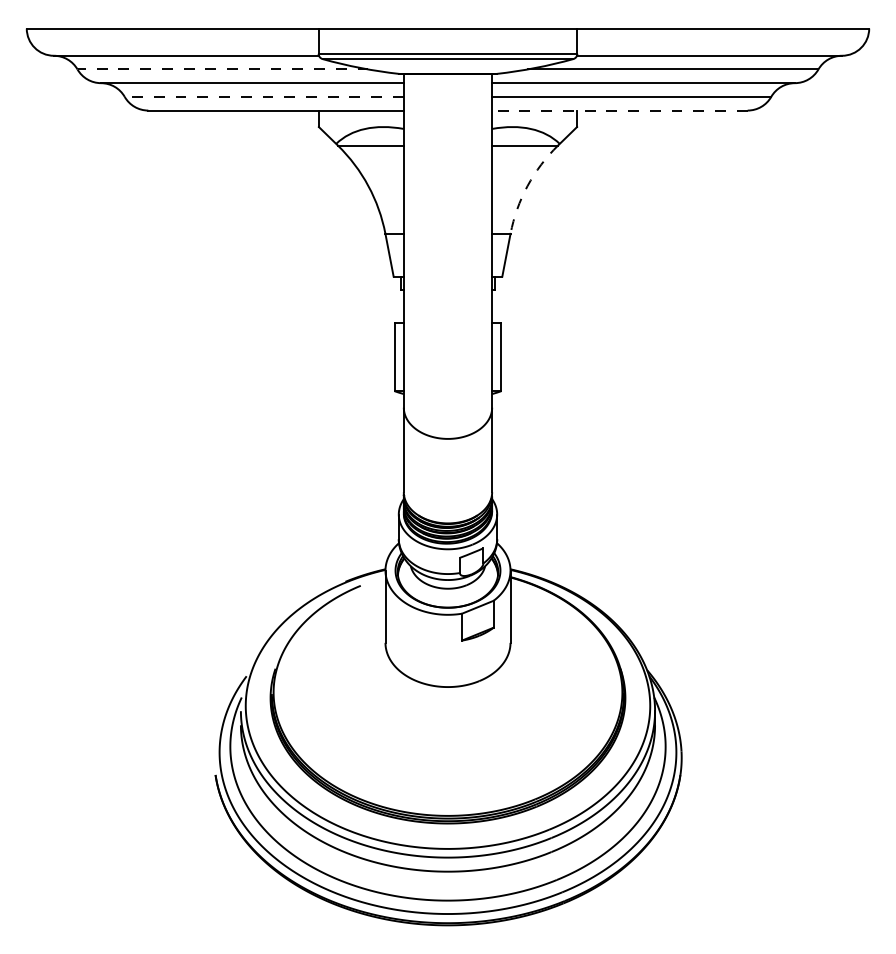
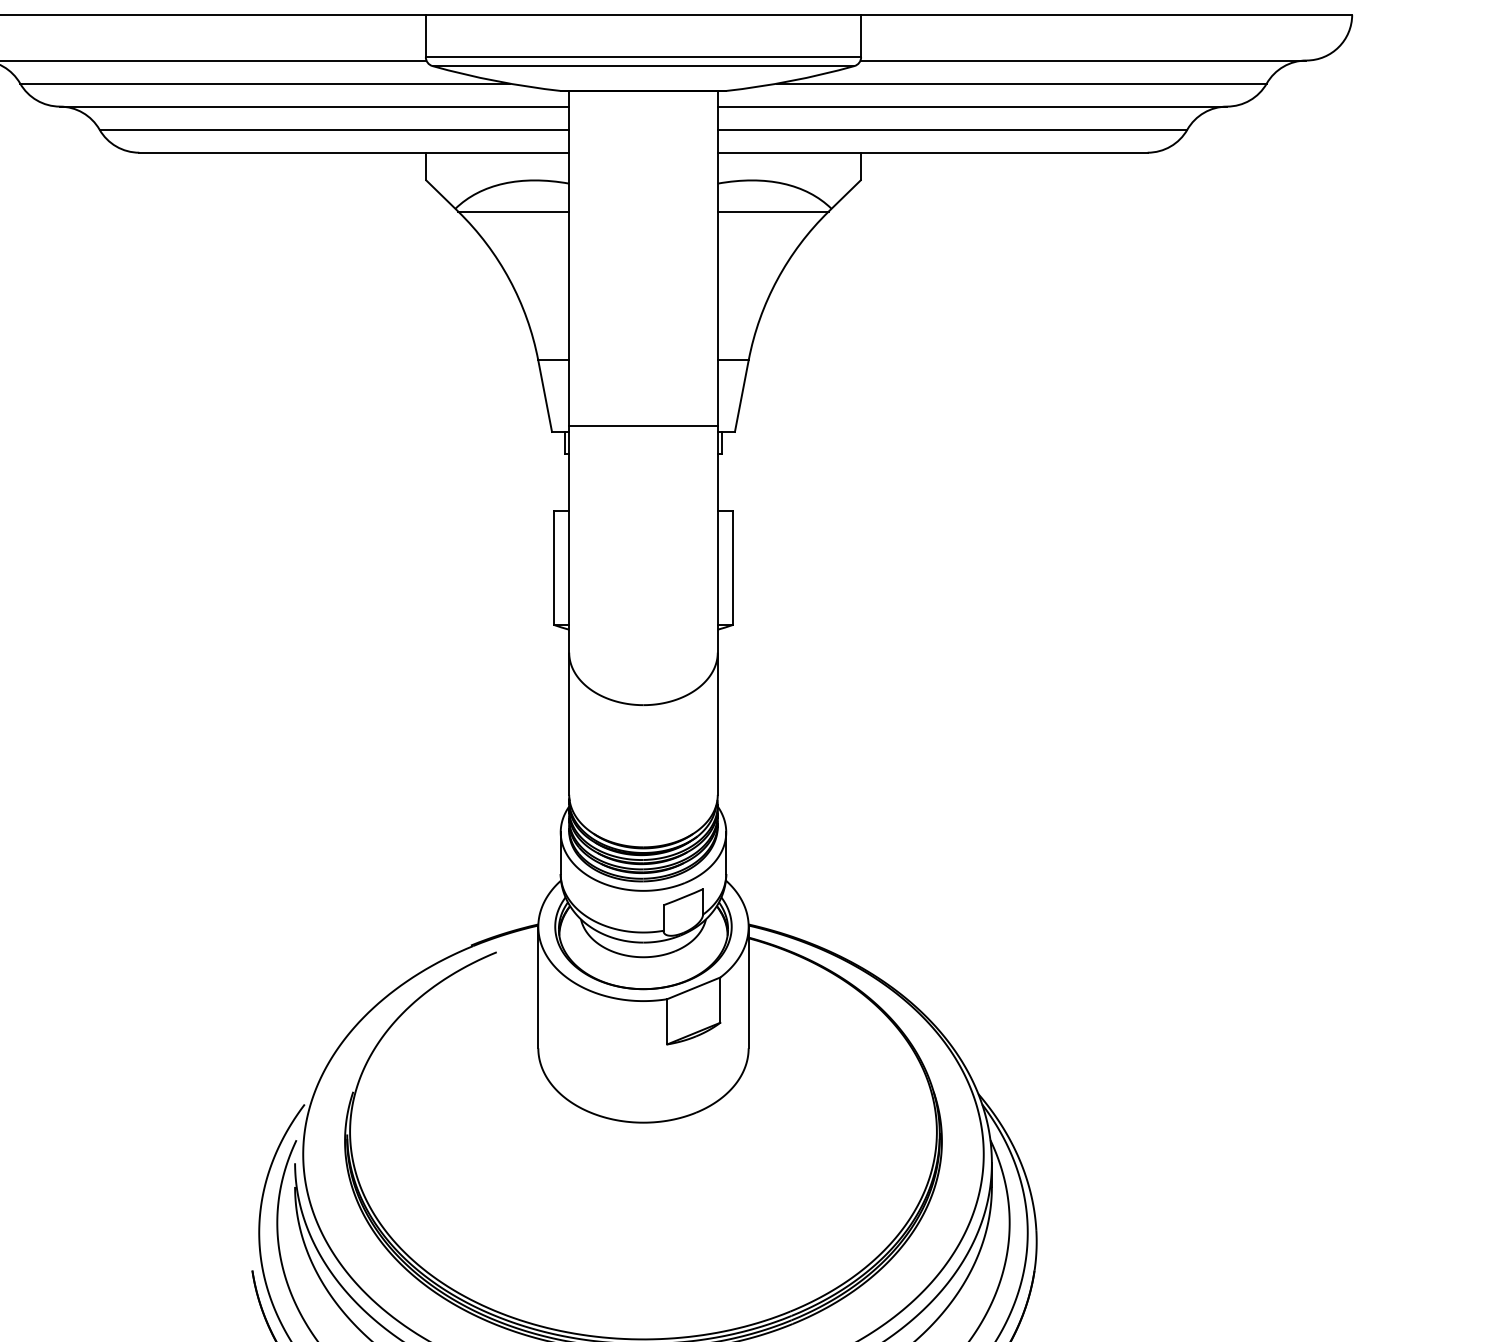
line: (222, 69) -> (264, 83), dashed -> solid
line: (264, 96) -> (334, 129), dashed -> solid
line: (619, 110) -> (932, 152), dashed -> solid
arc: (527, 186) -> (777, 280), dashed -> solid
line: (447, 273) -> (642, 426), added

